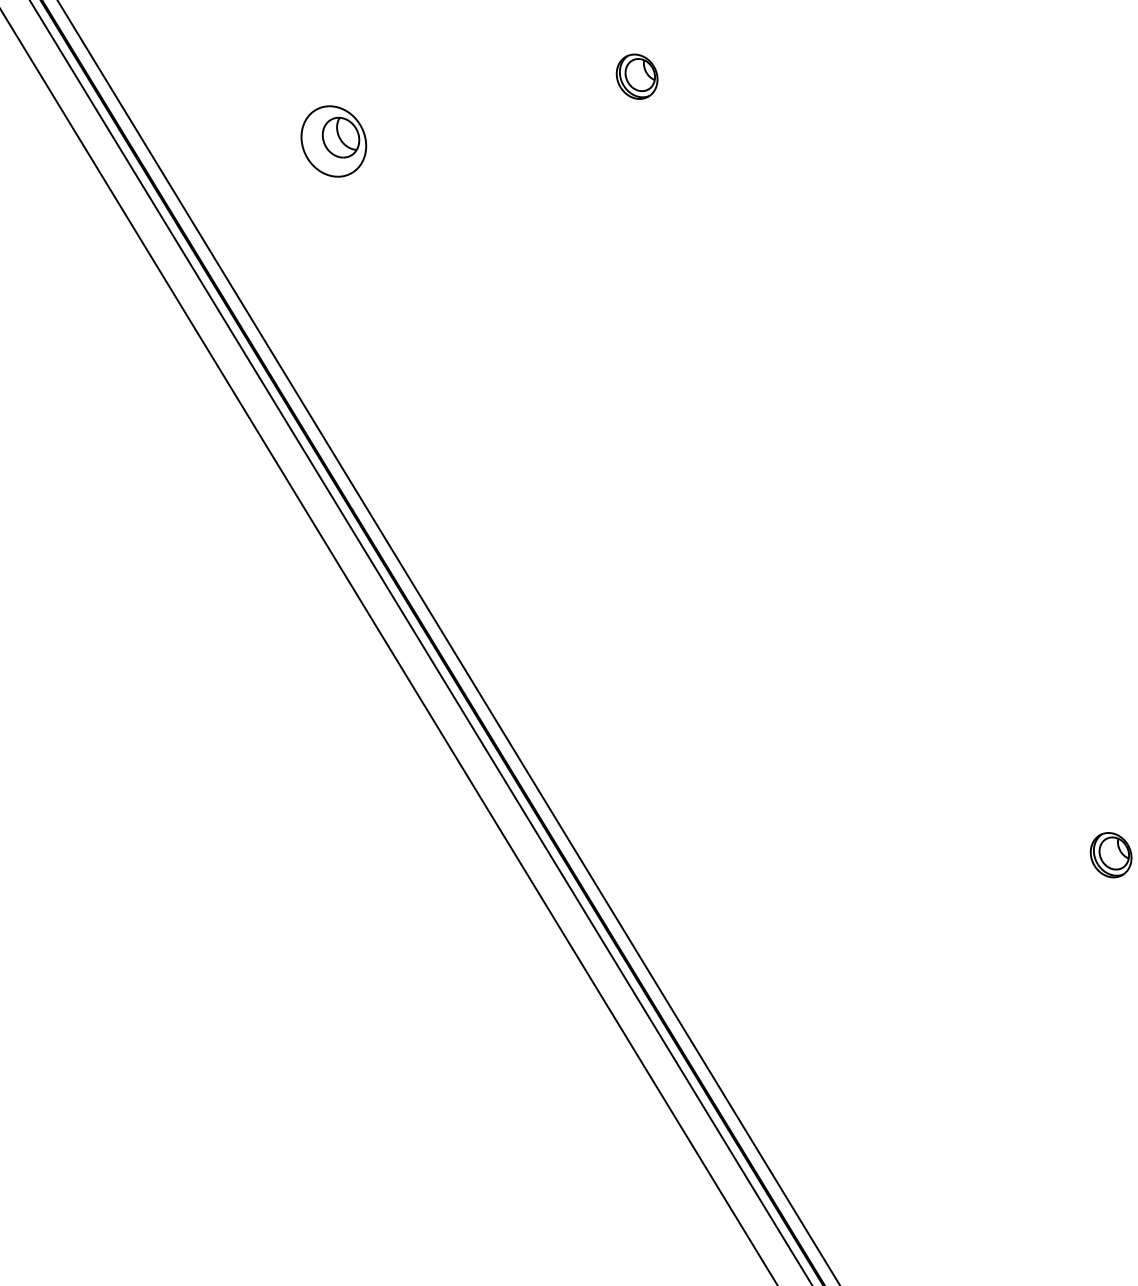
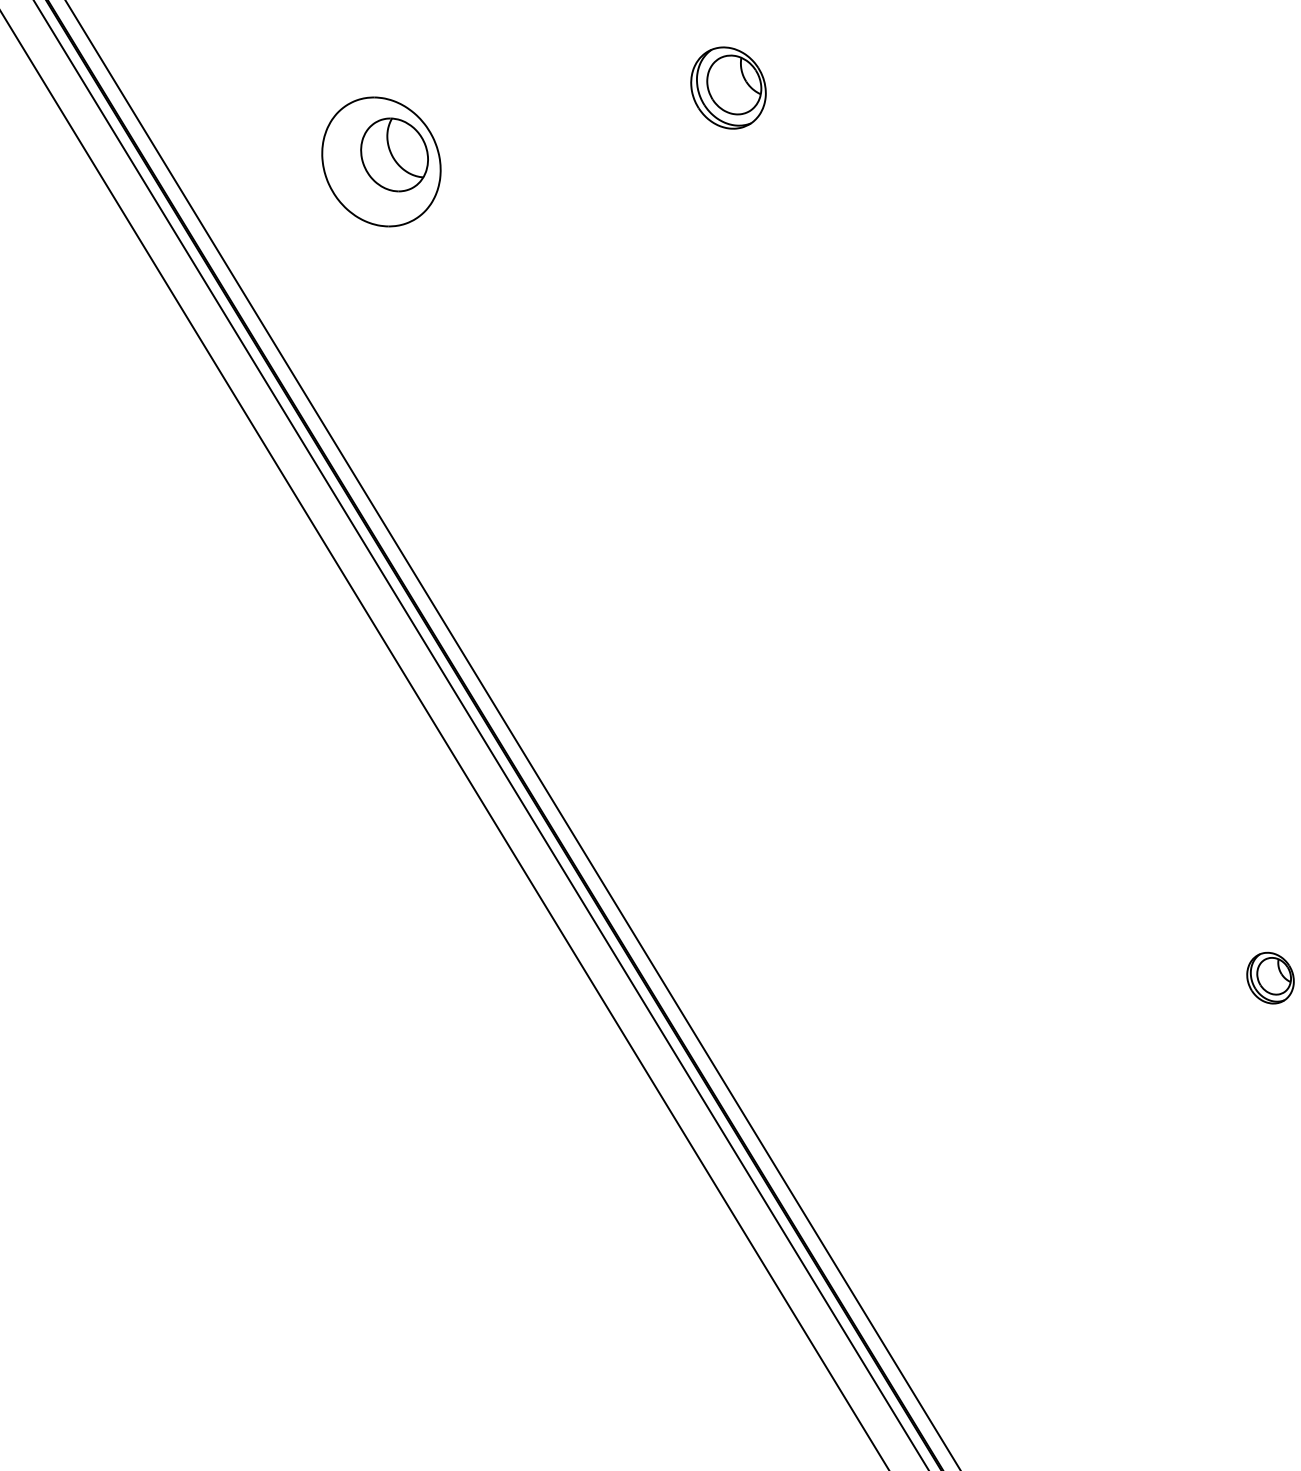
part: (636, 76) -> (727, 87), size x1.6
part: (333, 141) -> (381, 161), size x1.6

